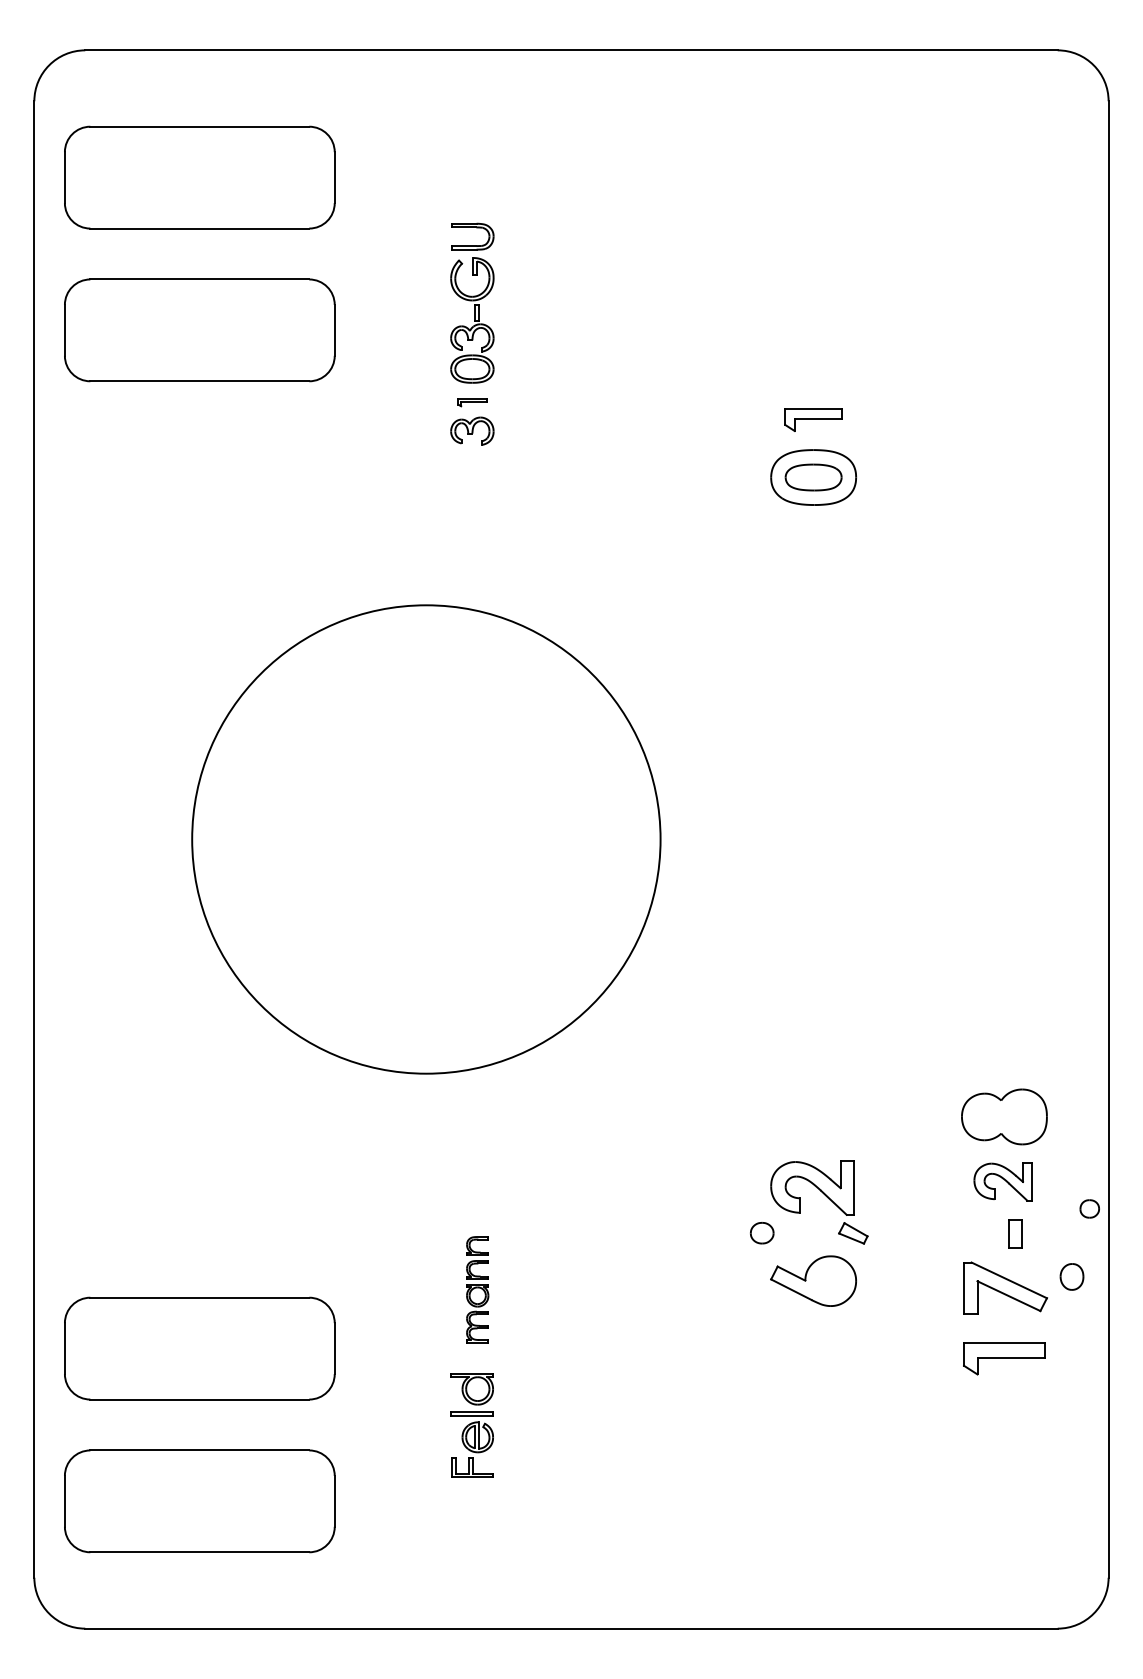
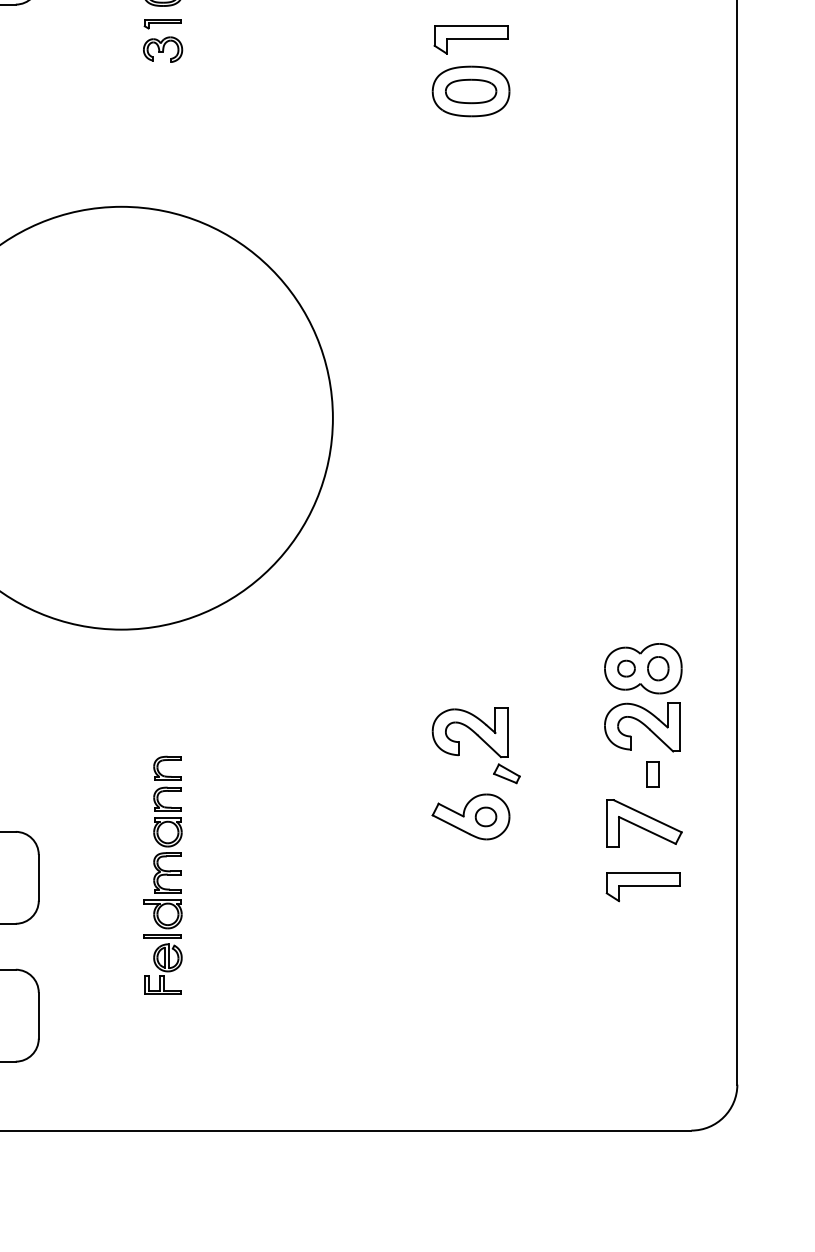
part: (472, 402) -> (163, 23), size x1.43
part: (813, 420) -> (470, 40), size x1.43
part: (1003, 1181) -> (642, 726), size x1.43
part: (1089, 1208) -> (626, 668), moved
part: (762, 1233) -> (486, 817), moved
part: (1071, 1276) -> (657, 668), moved
part: (477, 1289) -> (167, 824), size x1.43

